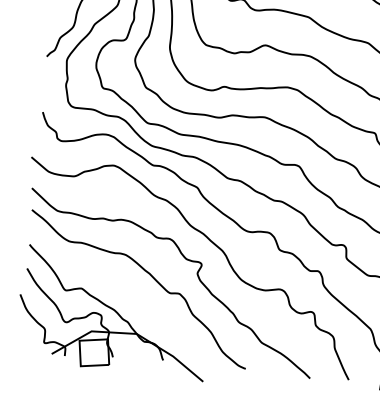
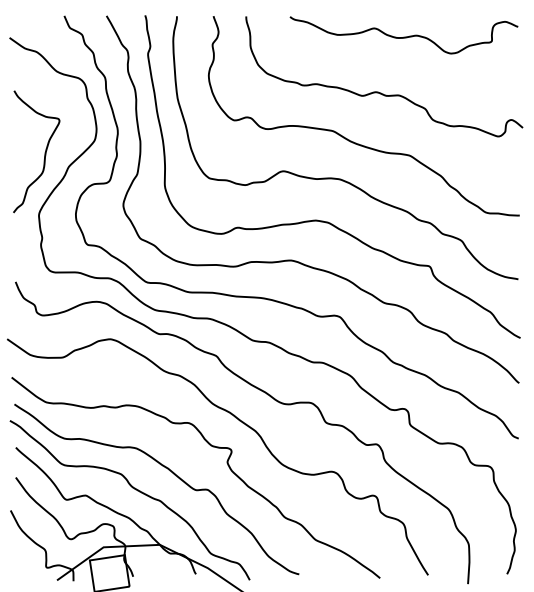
curve: (121, 288) -> (135, 490), added

